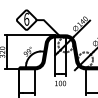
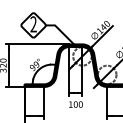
text: (26, 18) -> (33, 23), 6 -> 2

